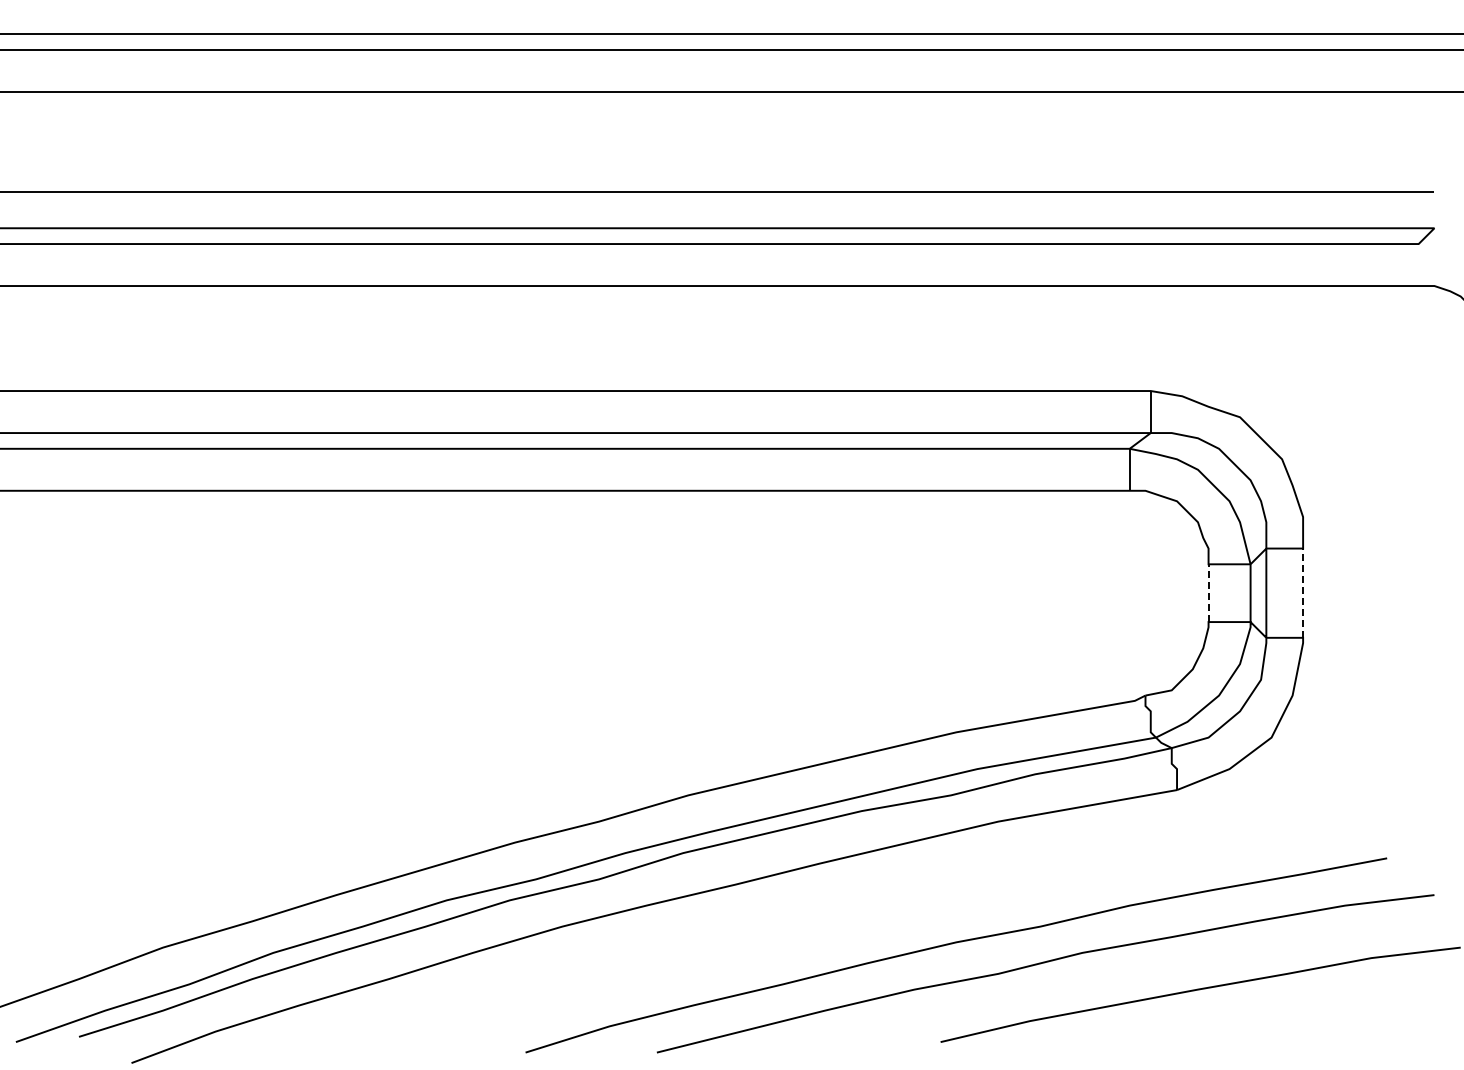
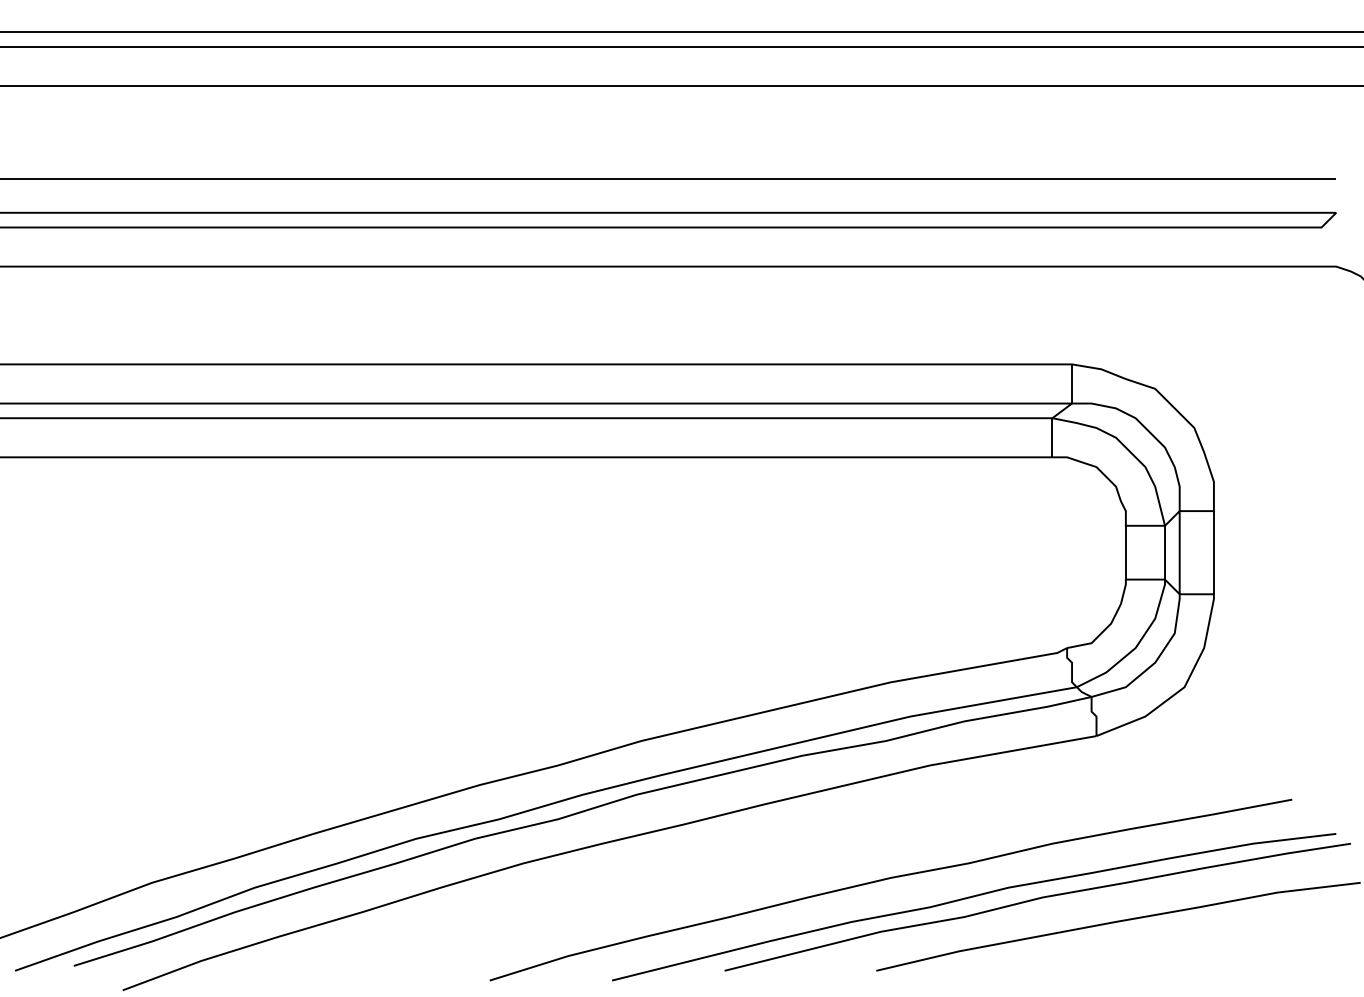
line: (1208, 593) -> (1125, 552), dashed -> solid
line: (1303, 593) -> (1214, 552), dashed -> solid
curve: (1111, 966) -> (1035, 900), added

